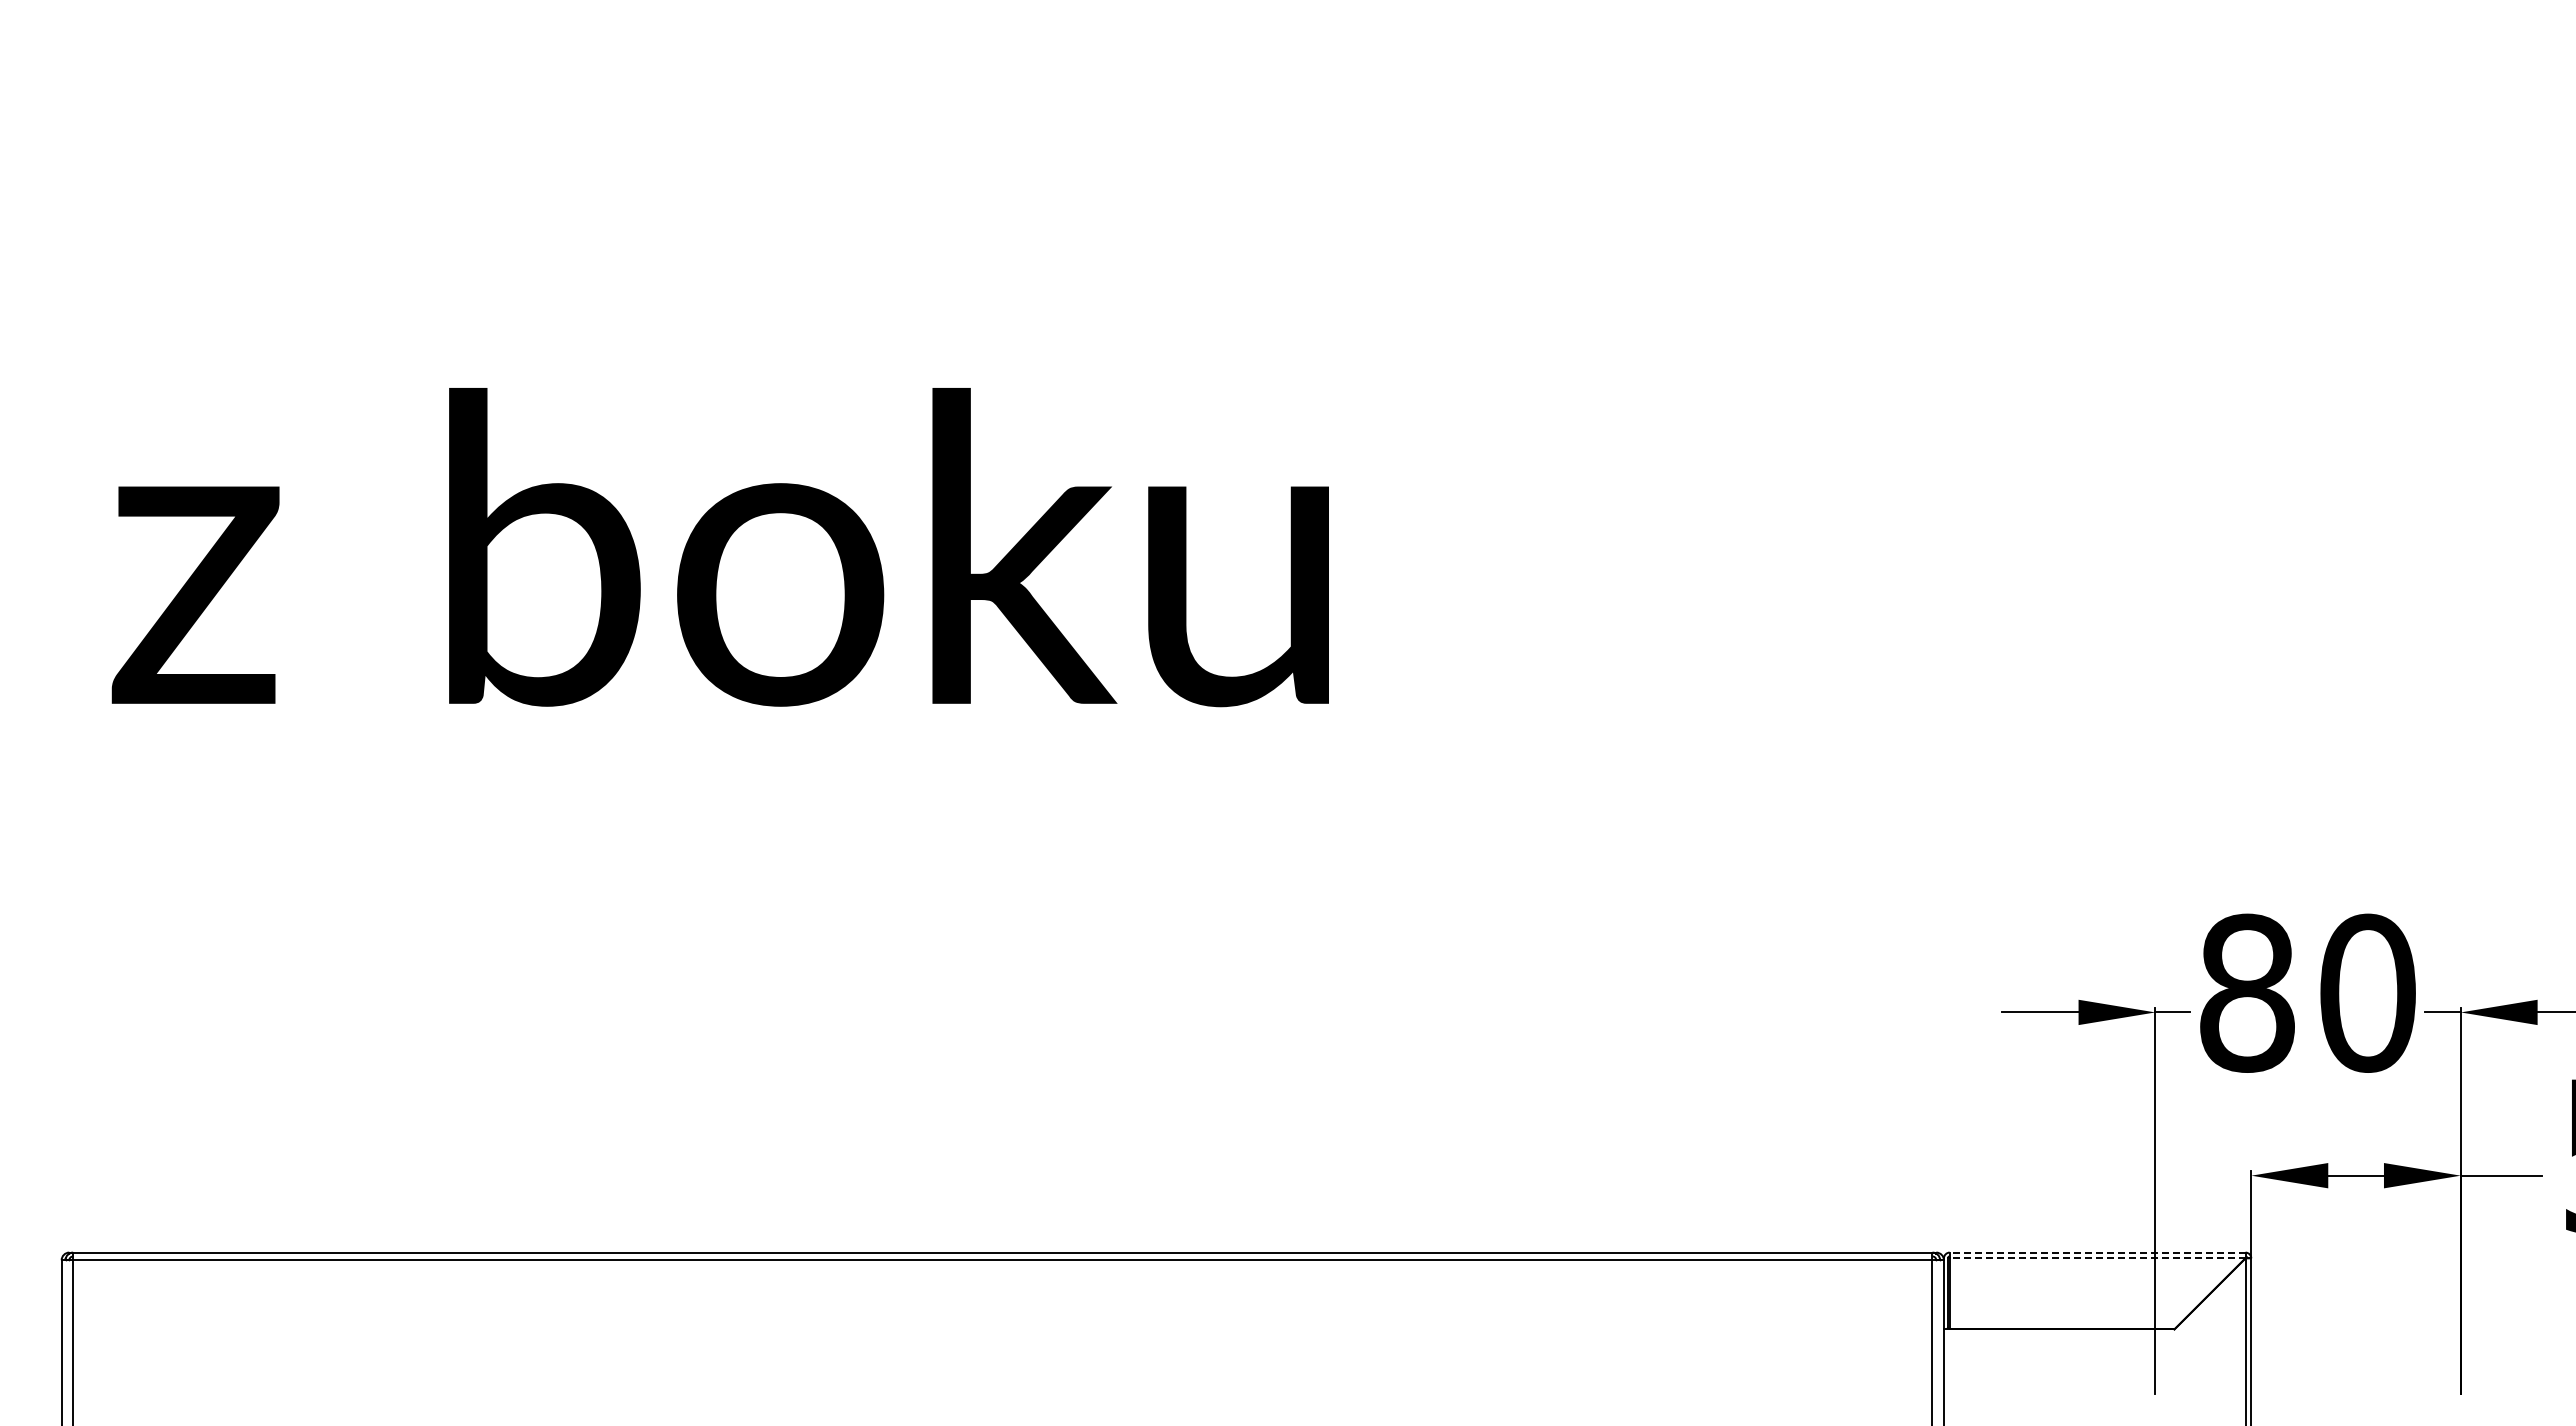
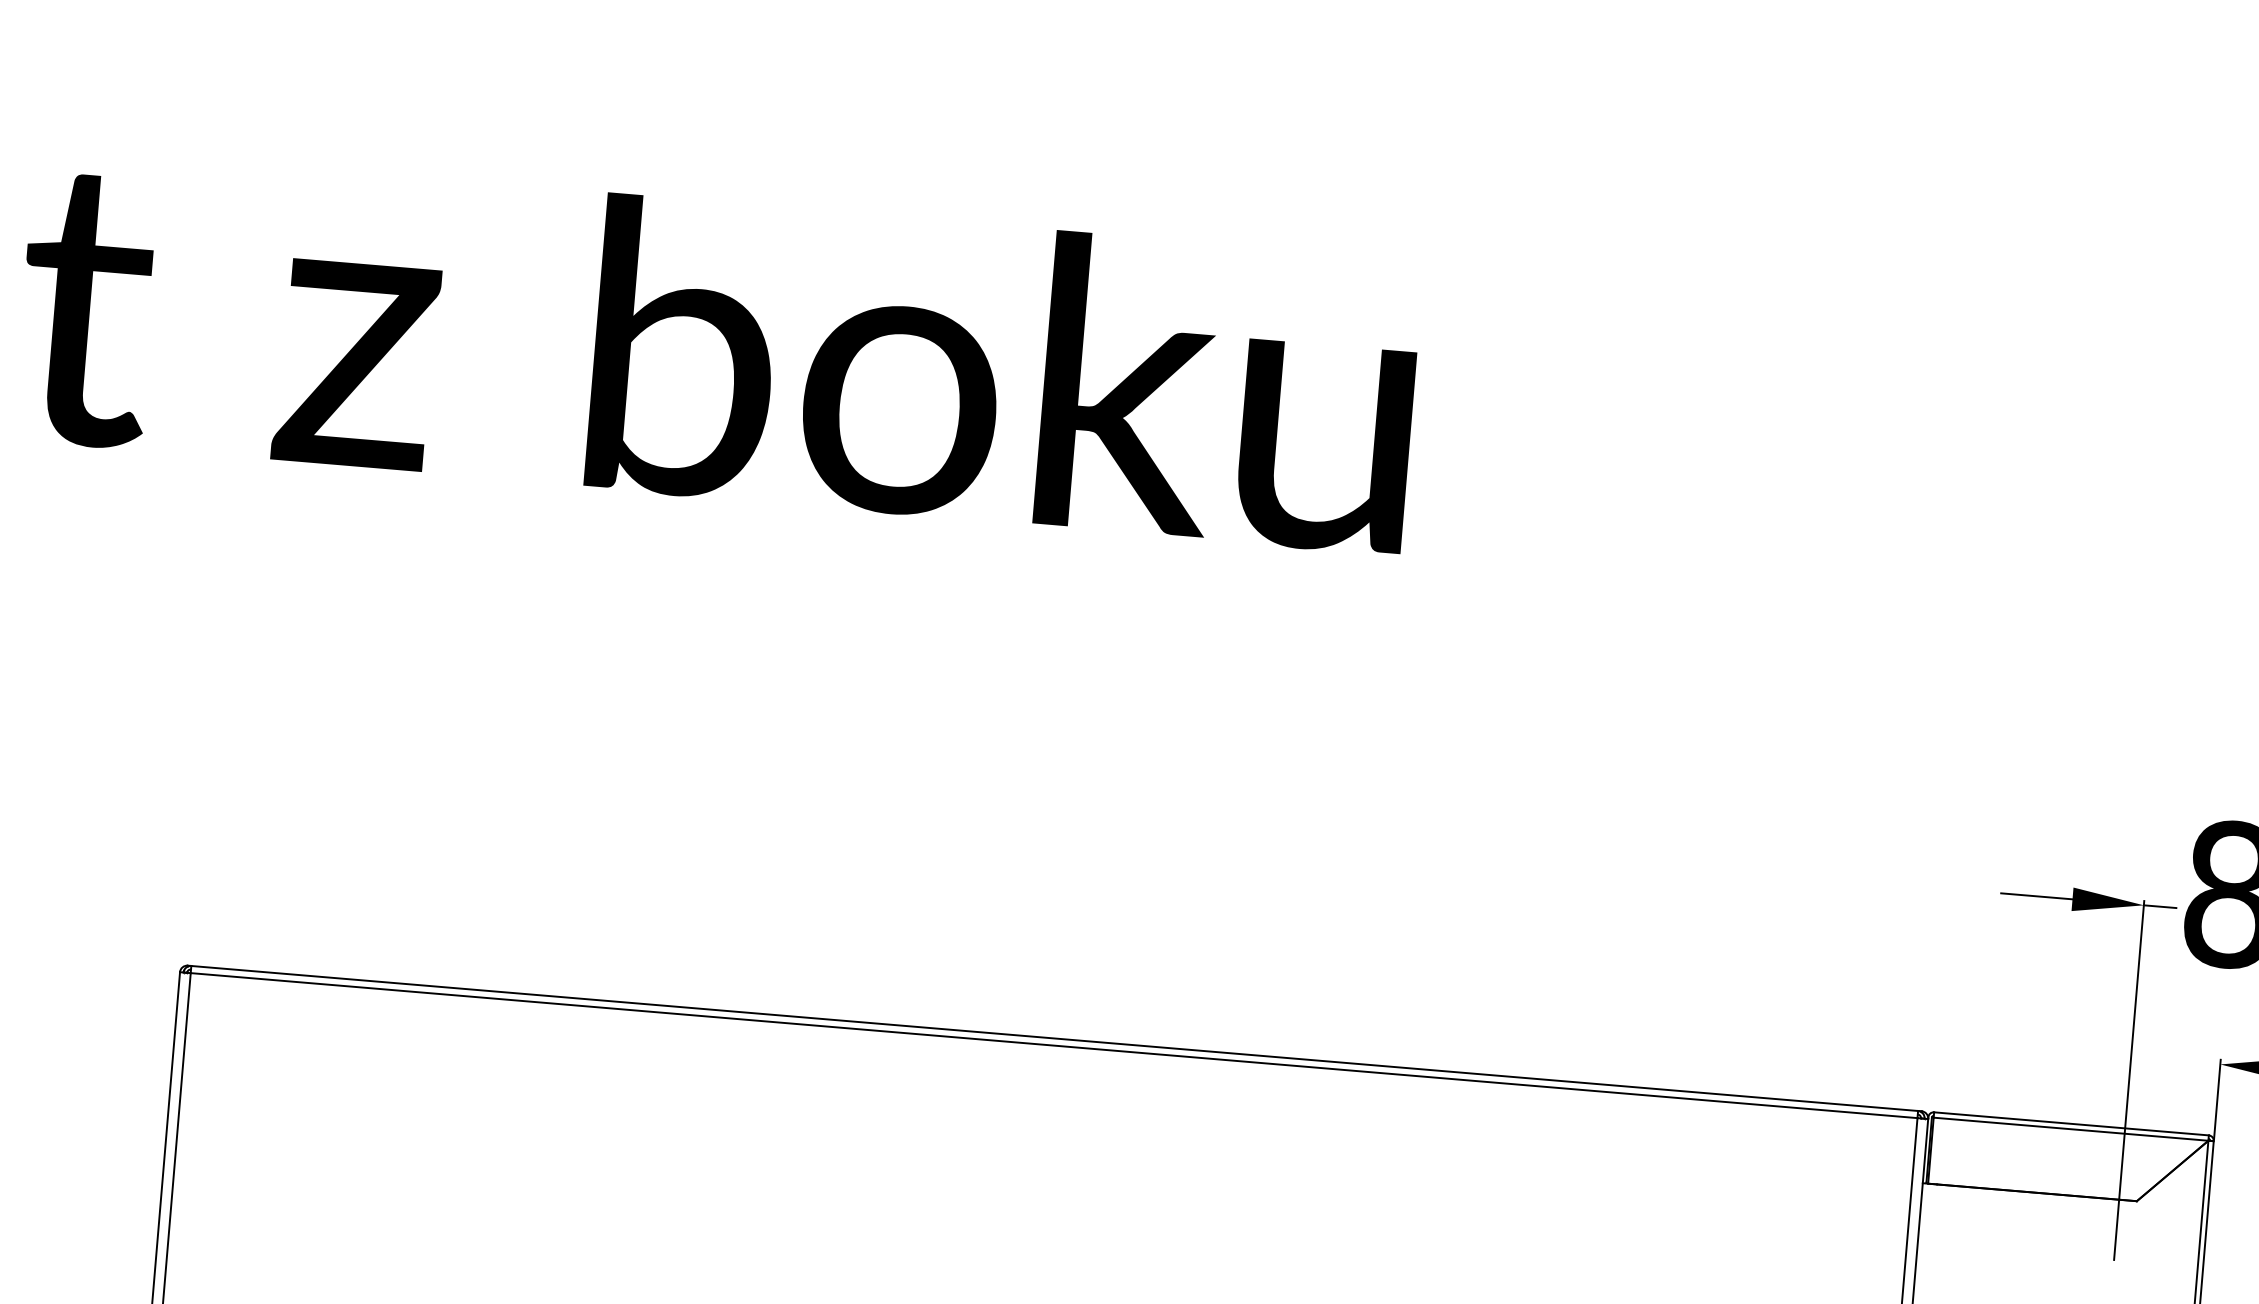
line: (2097, 1252) -> (2071, 1123), dashed -> solid
line: (2097, 1258) -> (2070, 1129), dashed -> solid

